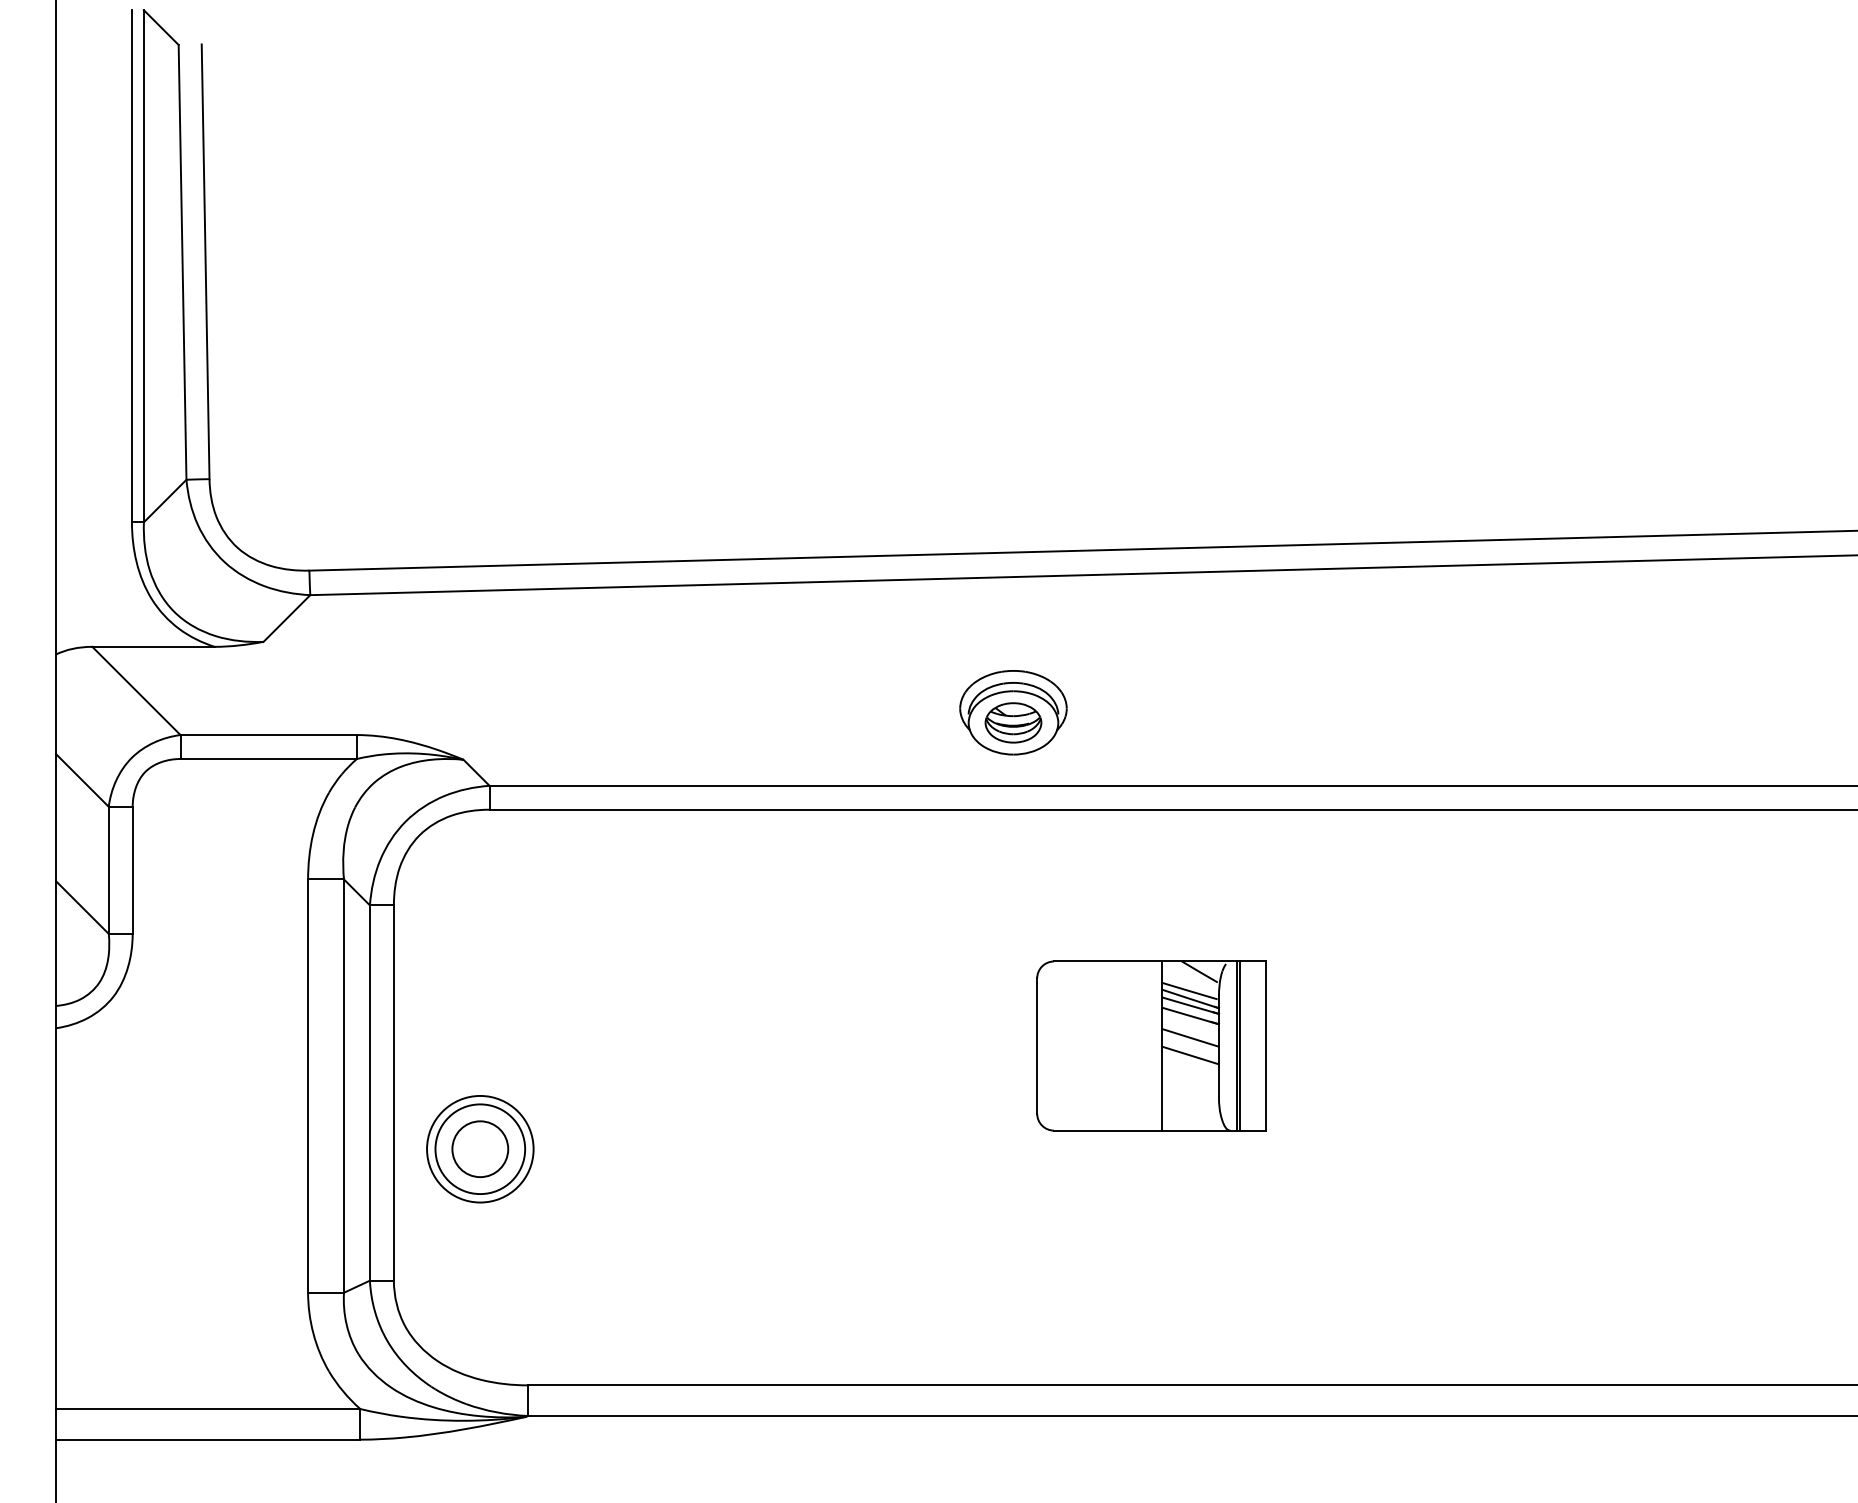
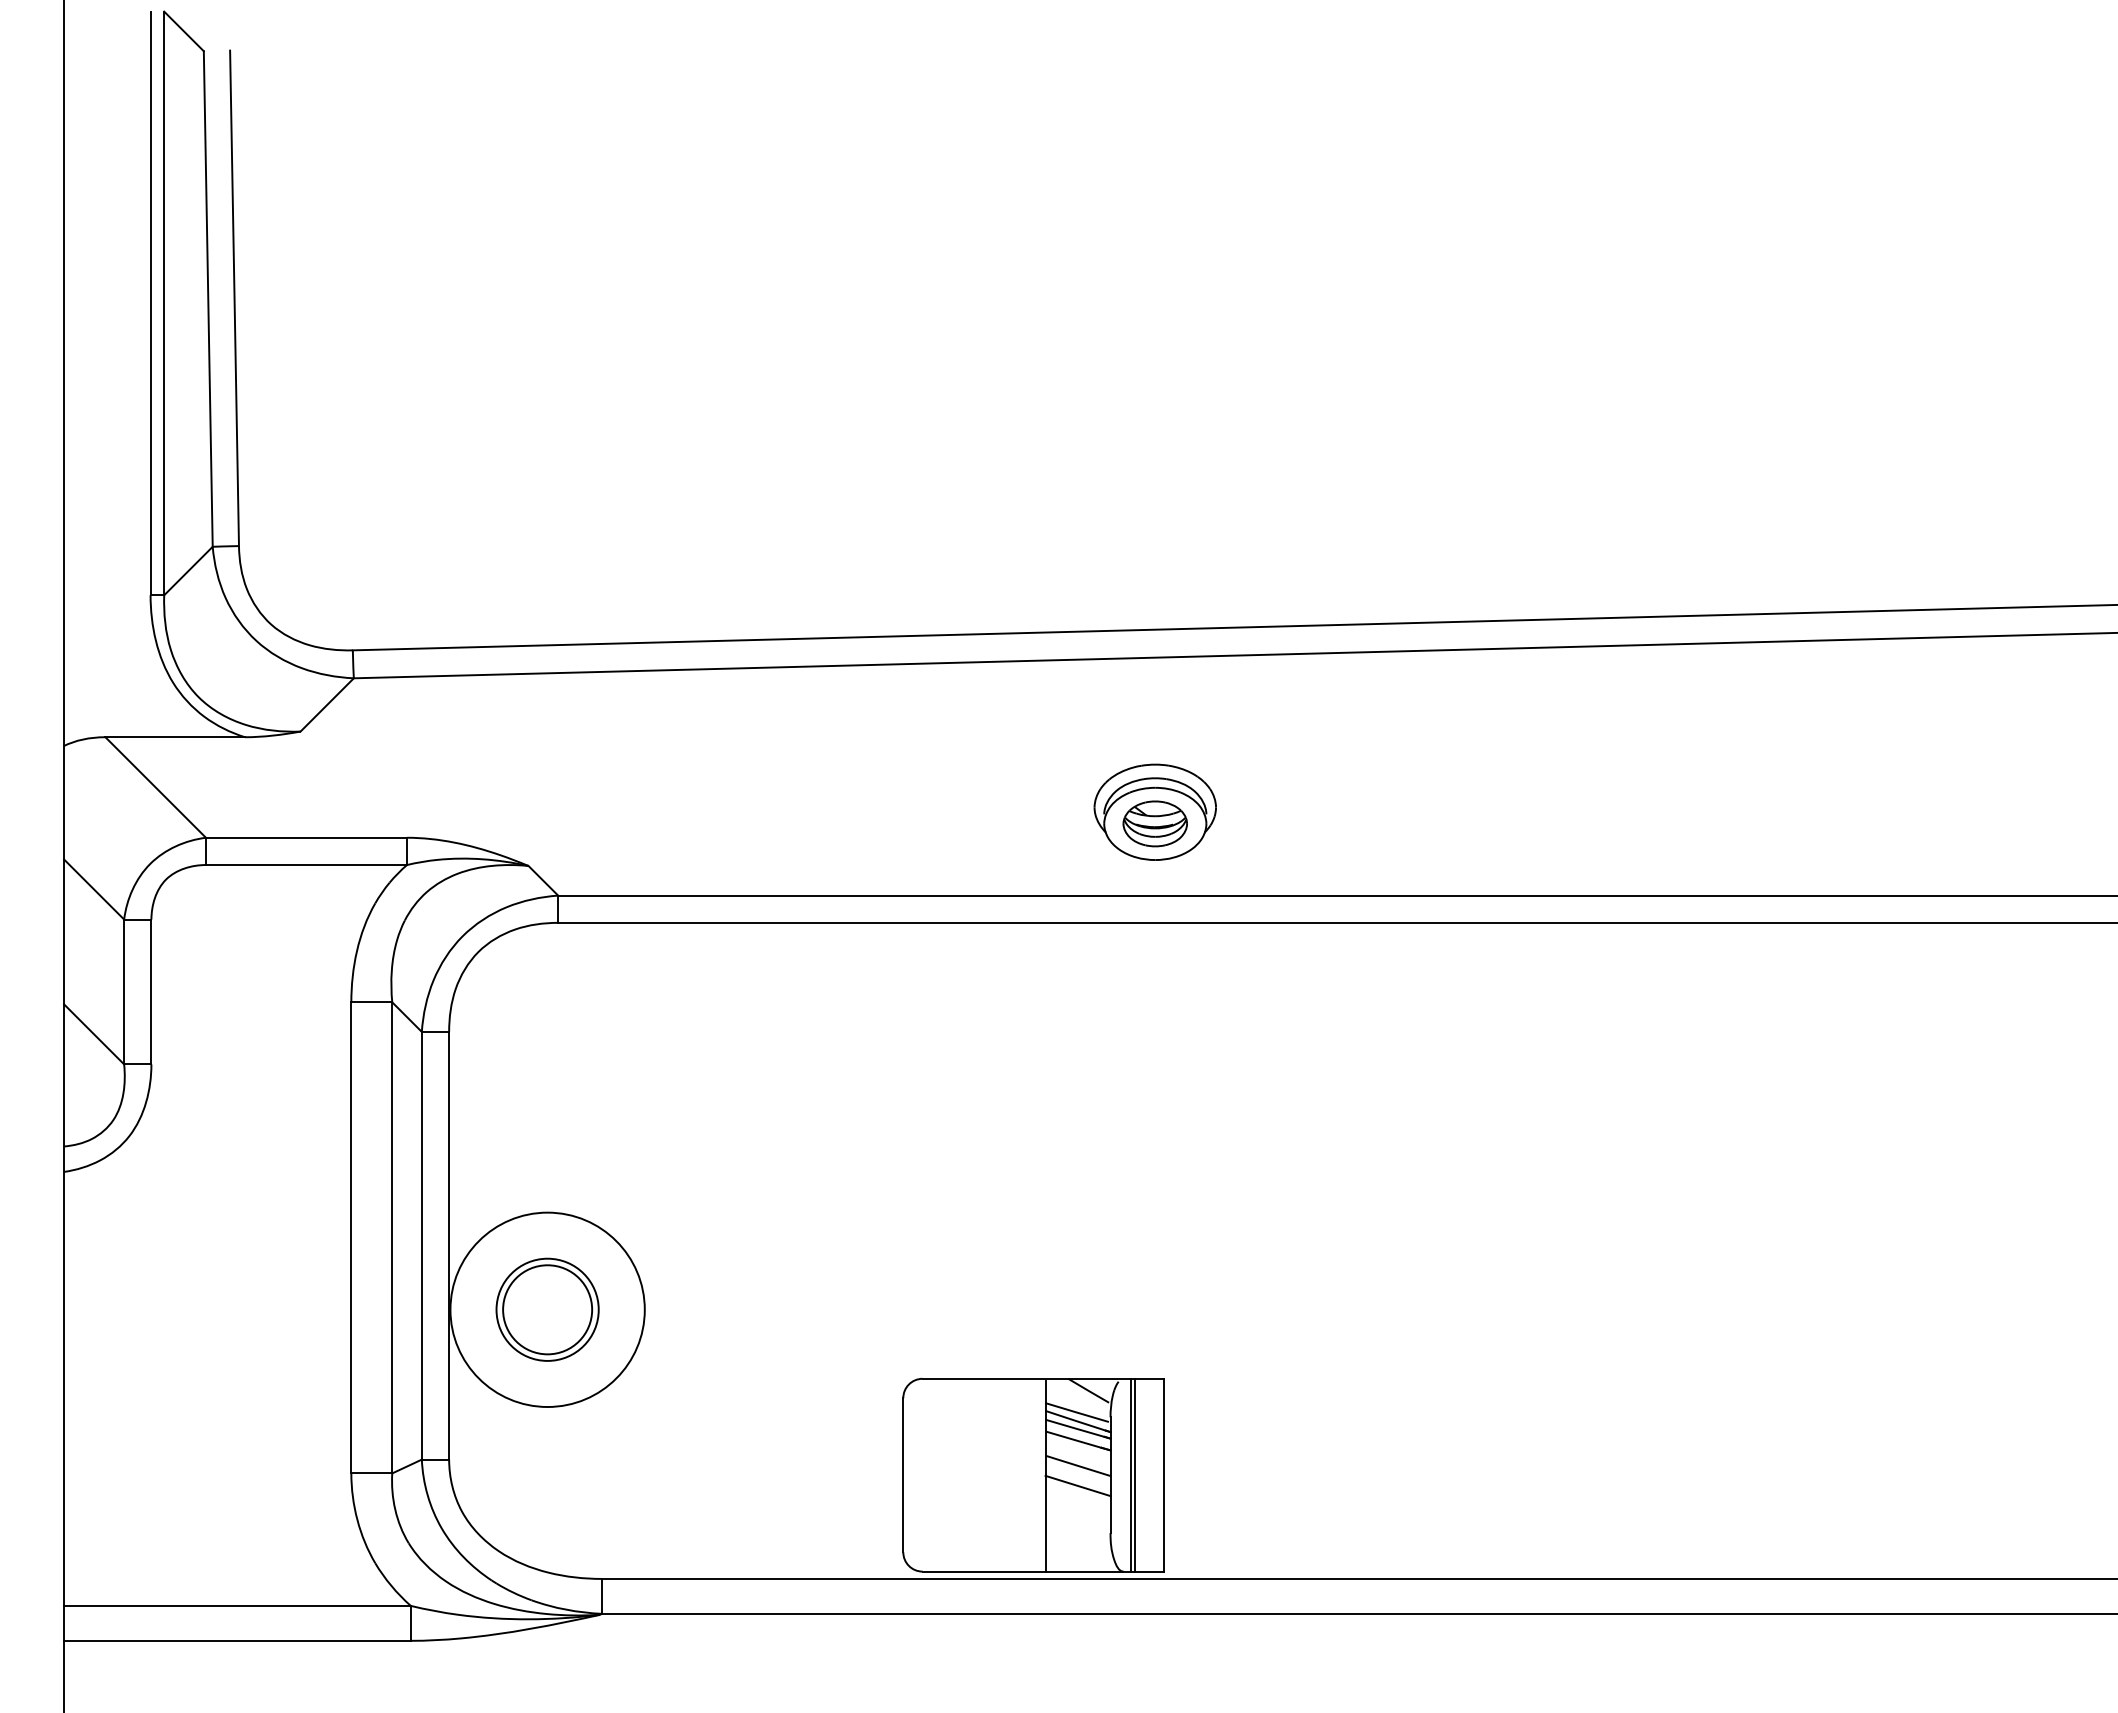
part: (1151, 1046) -> (1033, 1475), moved
circle: (480, 1148) -> (547, 1309), size x1.4
circle: (480, 1148) -> (547, 1309), size x1.6

